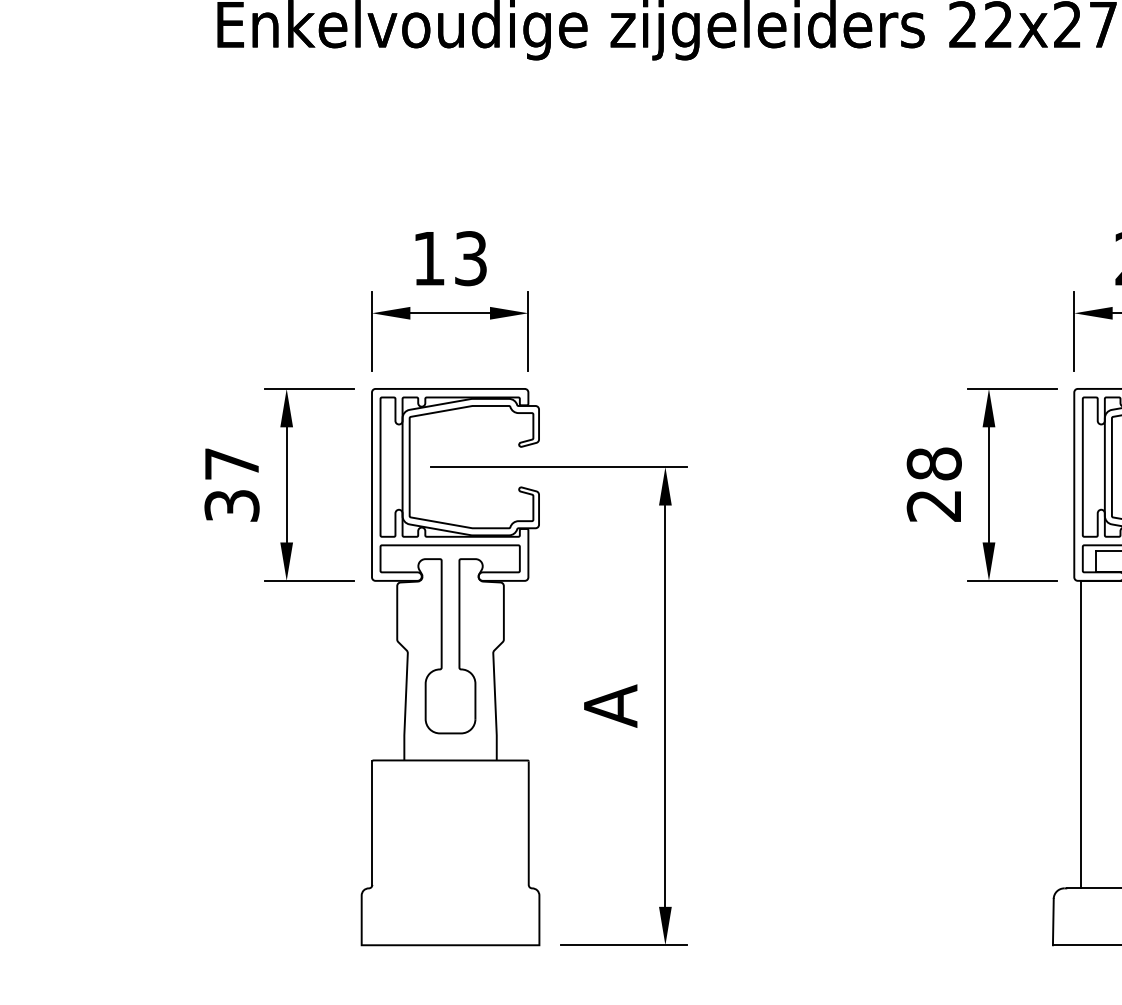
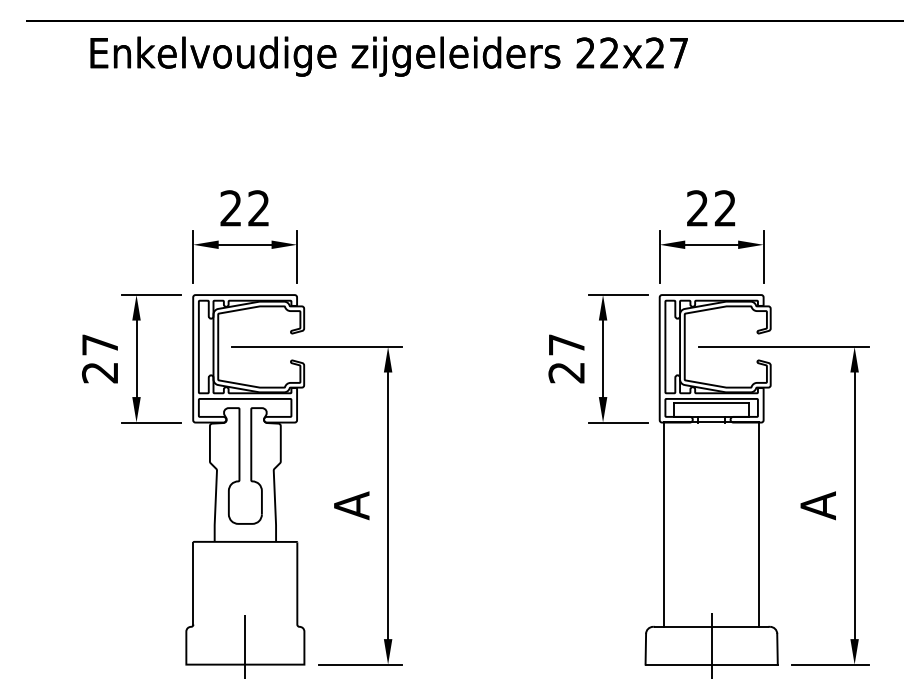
text: (449, 258) -> (244, 208), 13 -> 22
text: (933, 463) -> (566, 344), 28 -> 27
text: (232, 505) -> (100, 372), 37 -> 27
line: (450, 917) -> (245, 646), added

